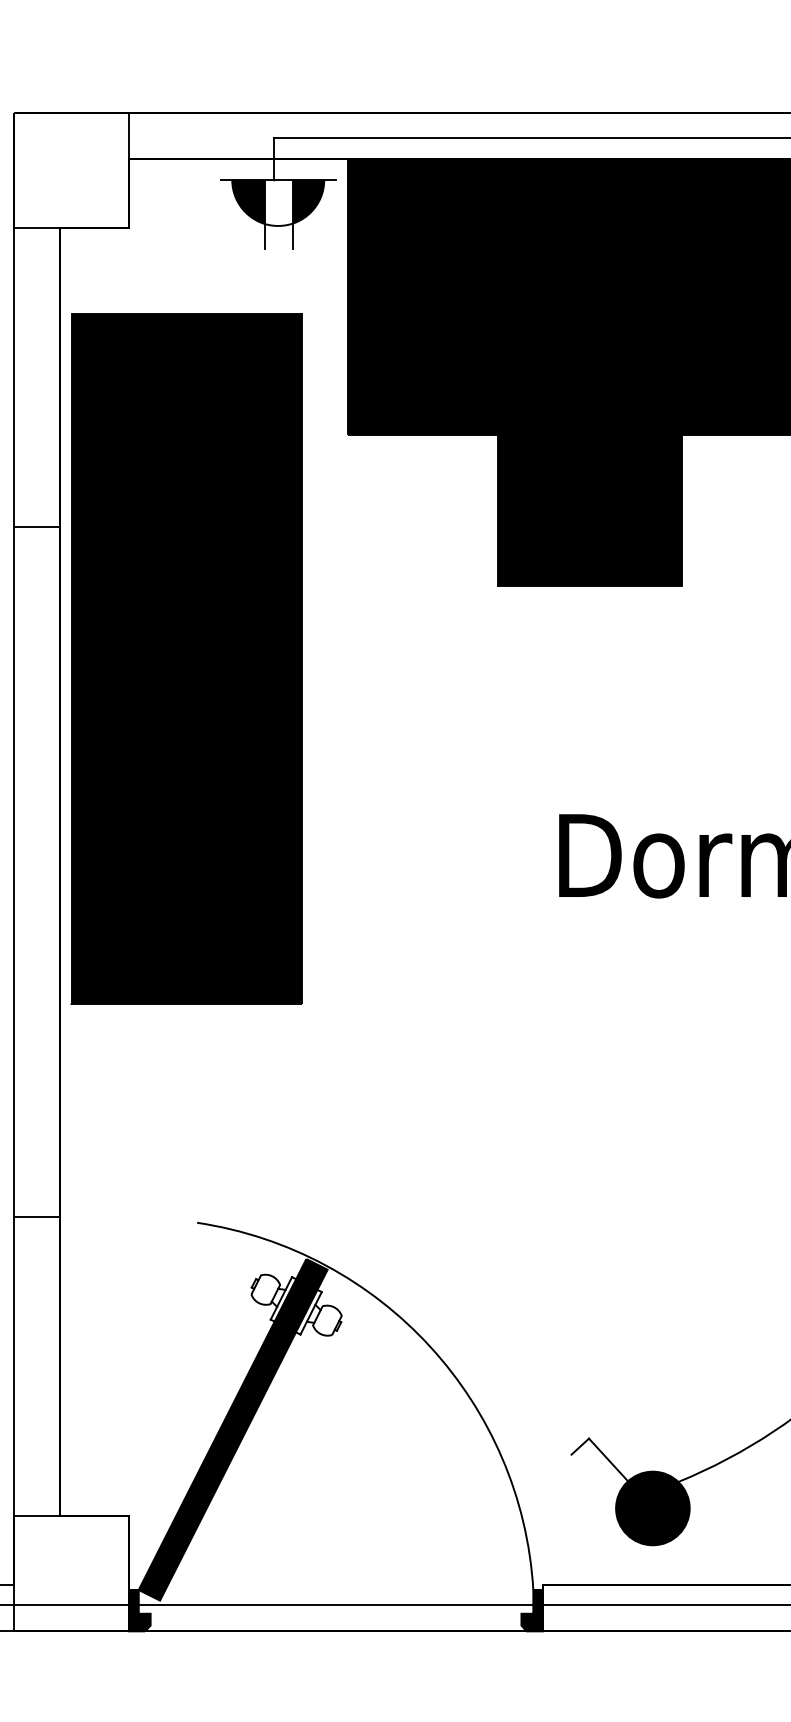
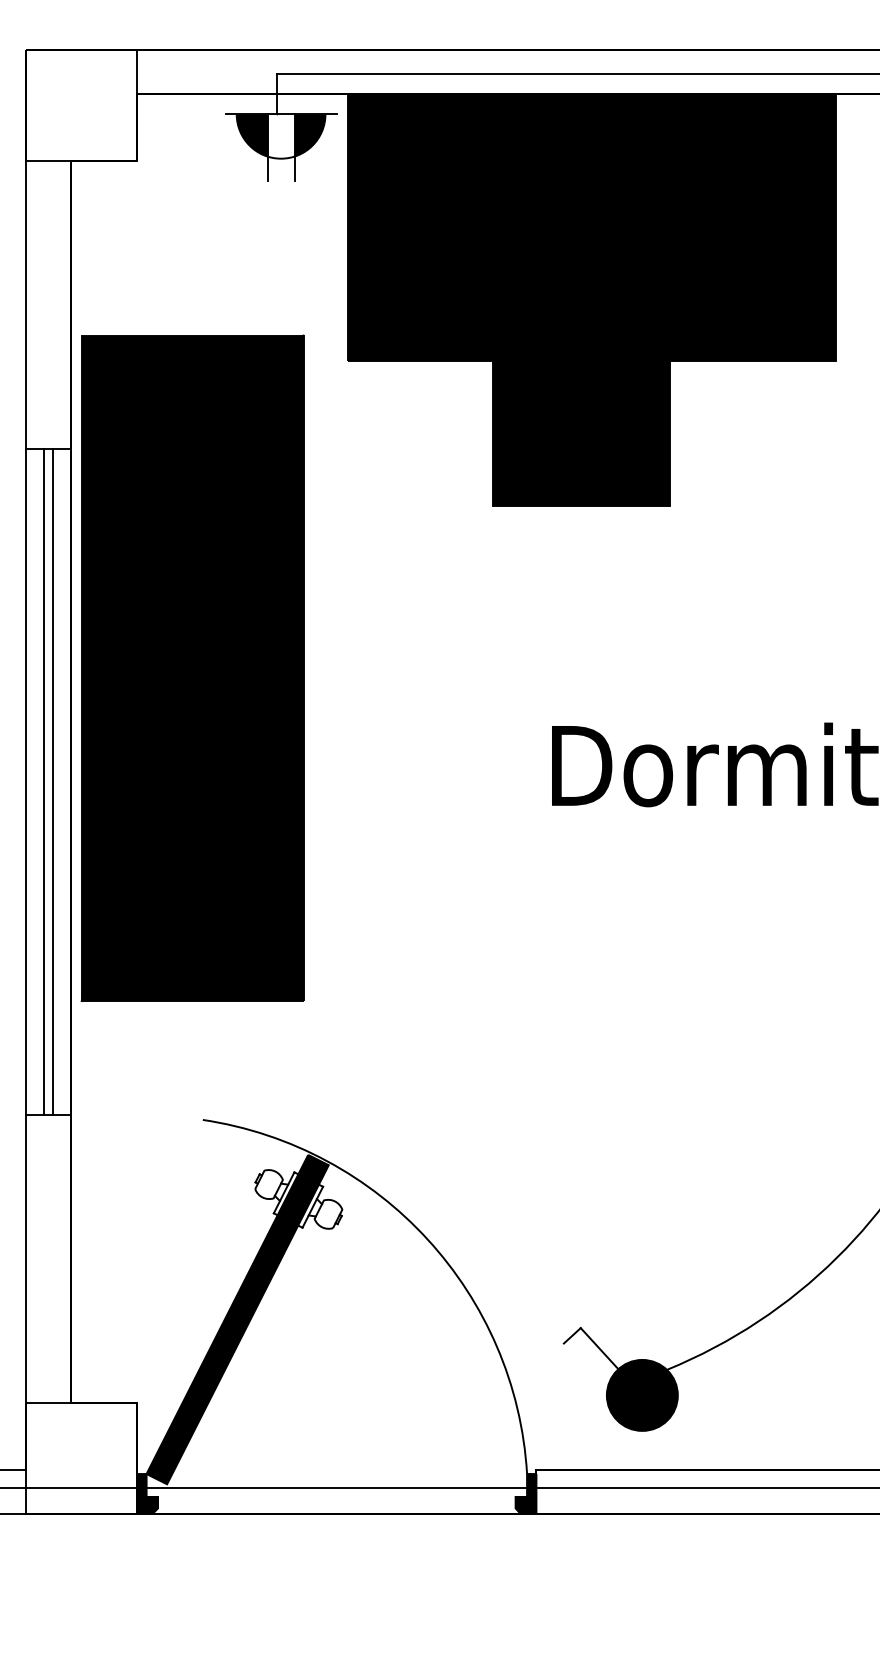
part: (186, 658) -> (192, 667), moved
line: (32, 871) -> (44, 781), added
line: (41, 871) -> (52, 781), added

